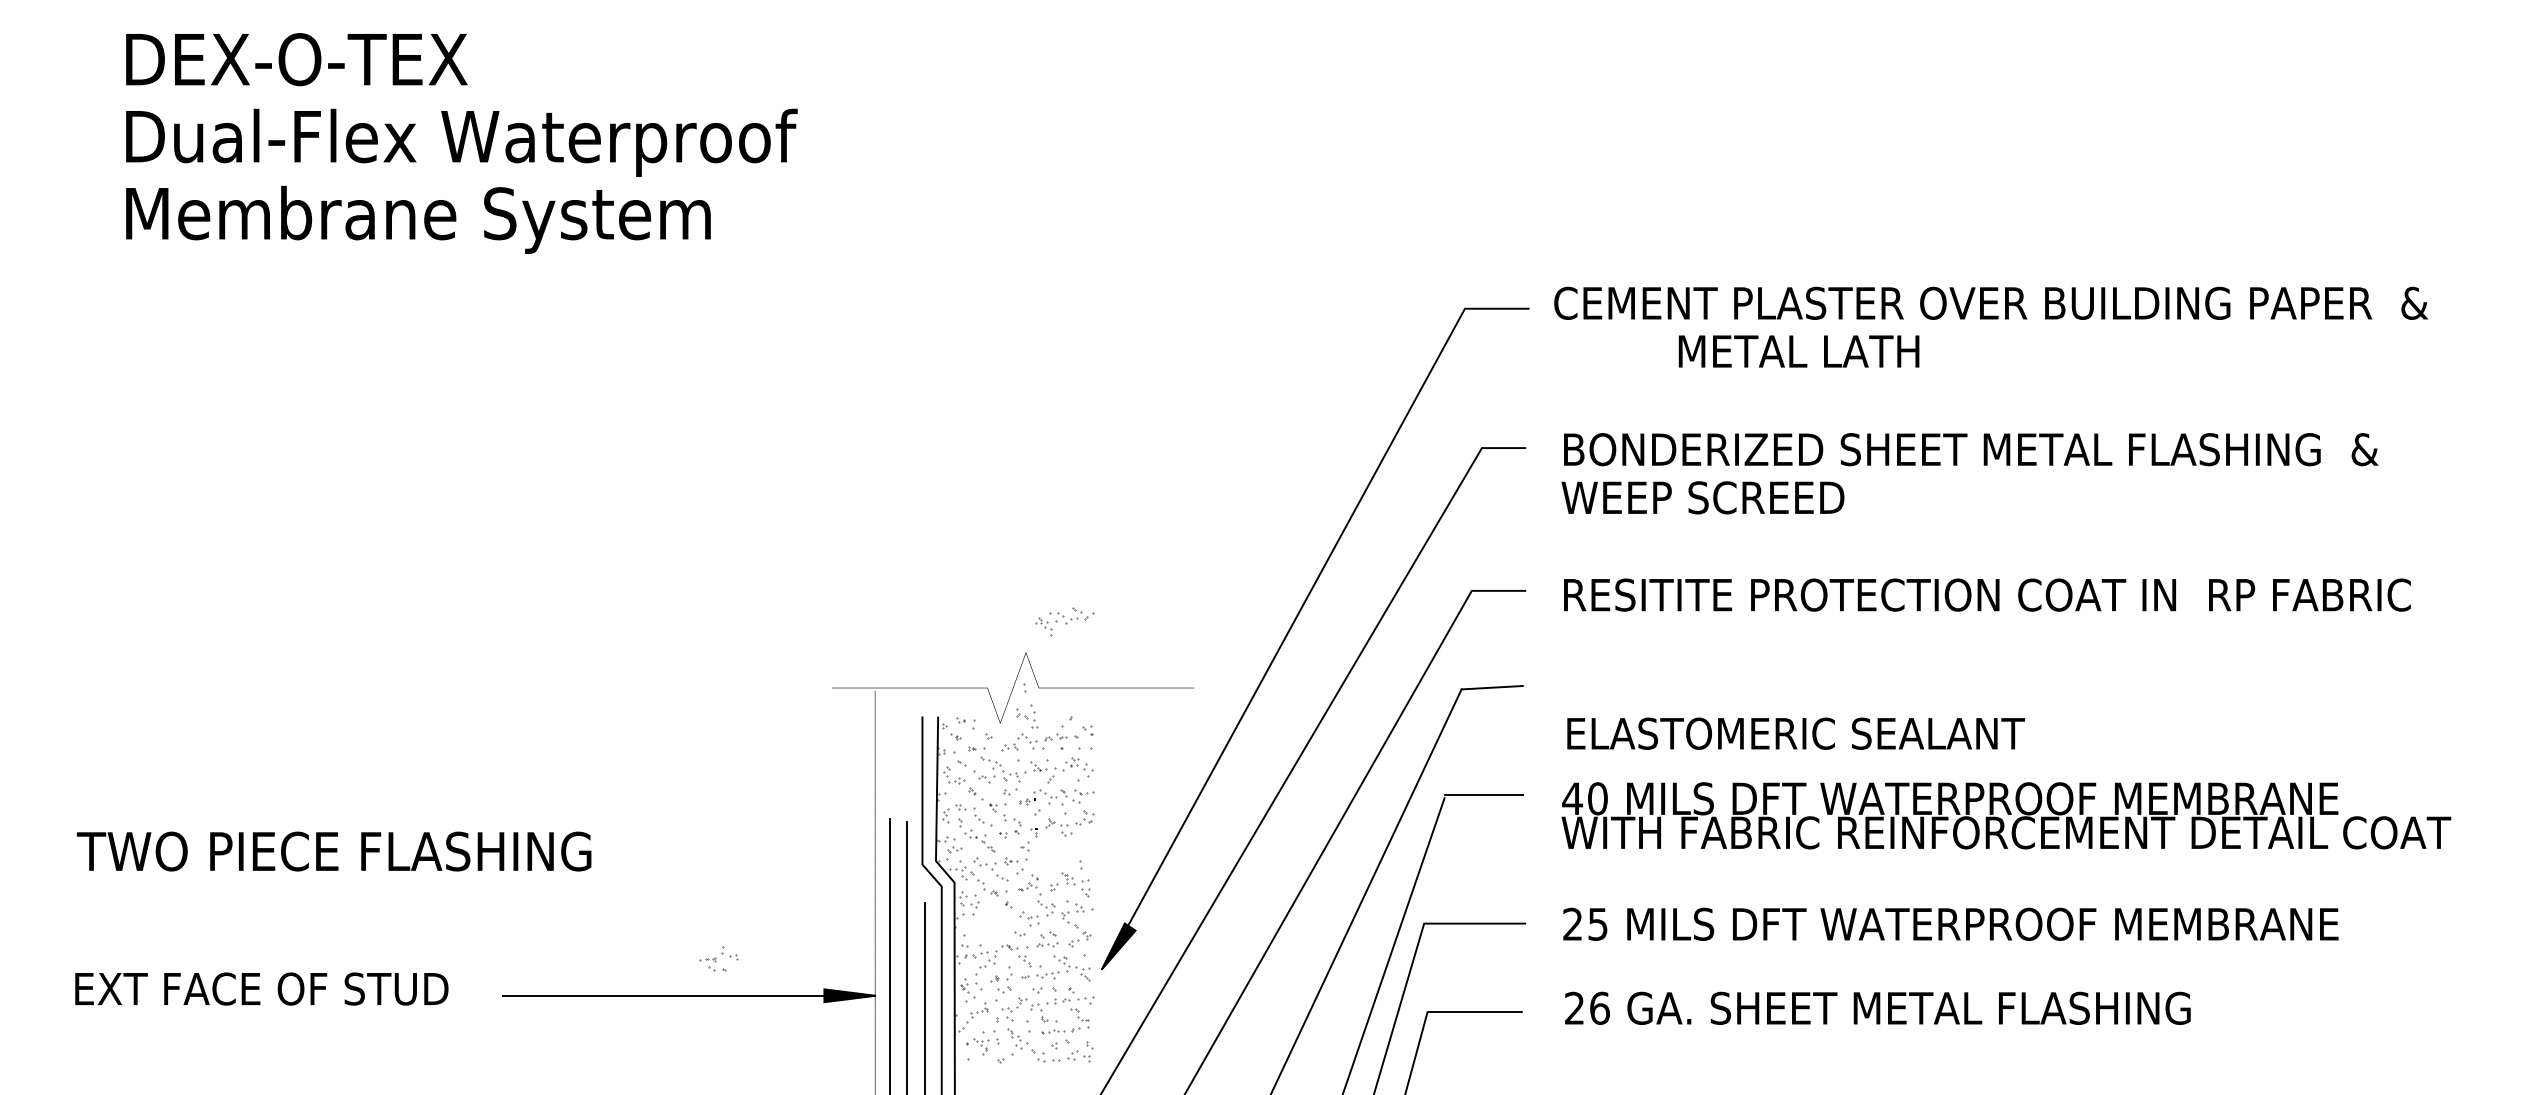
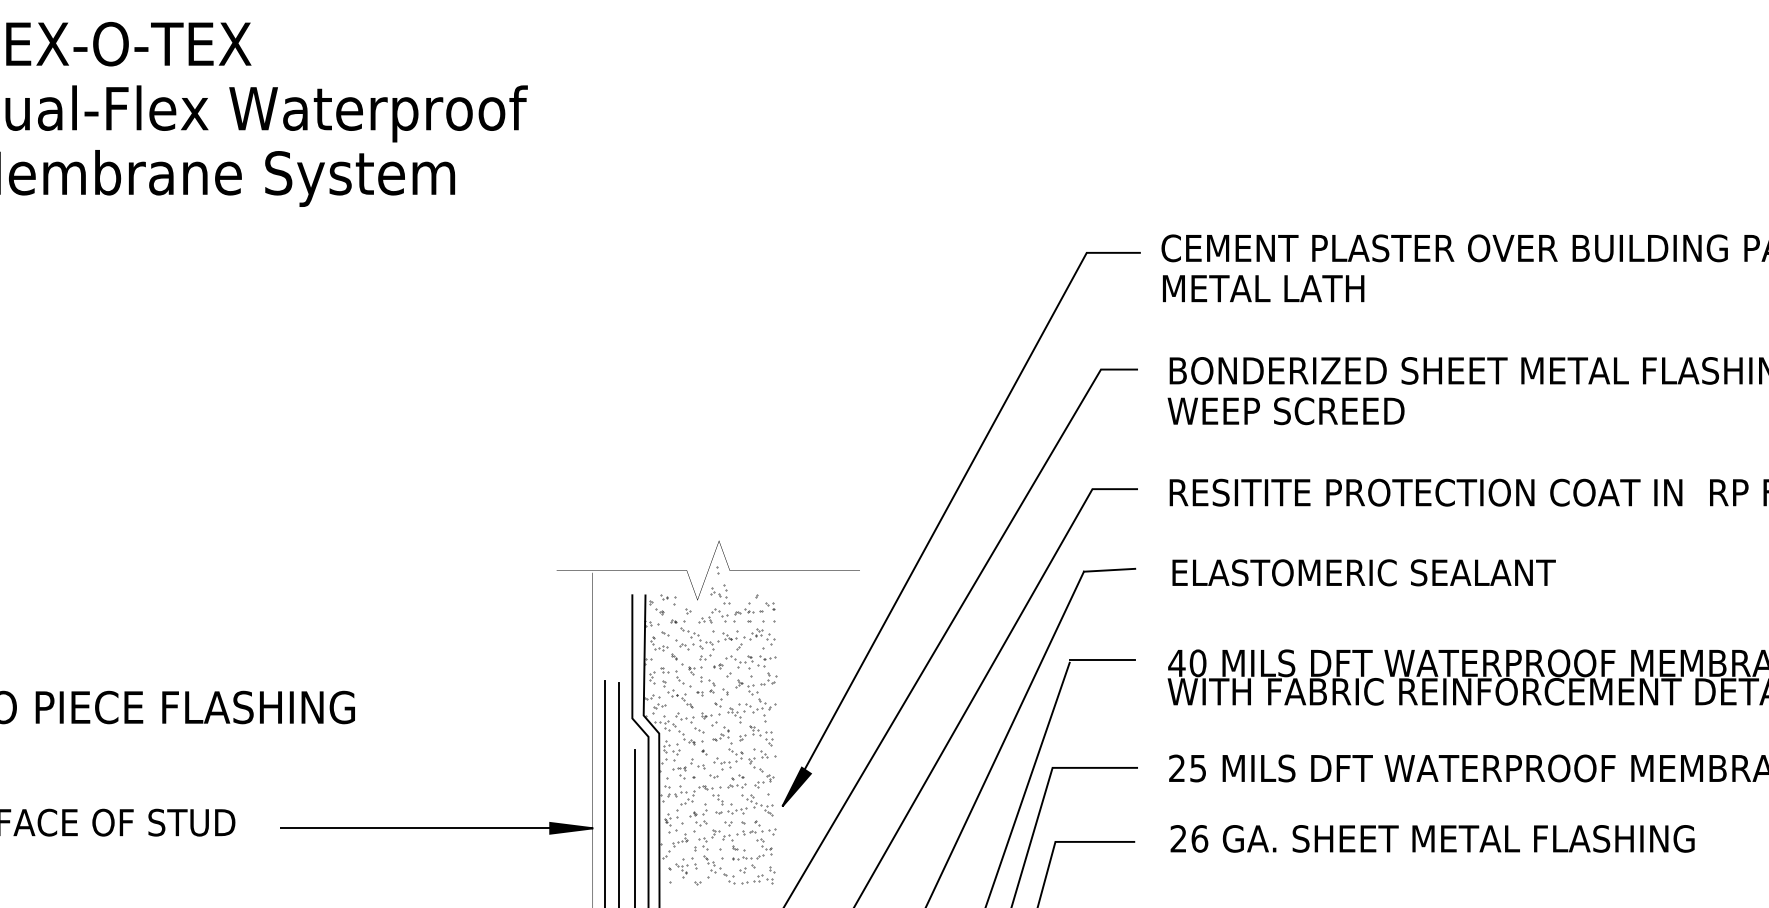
text: (1798, 351) -> (1263, 288), moved
part: (1064, 621) -> (751, 710), moved
text: (1795, 733) -> (1363, 572), moved
part: (718, 958) -> (688, 767), moved

